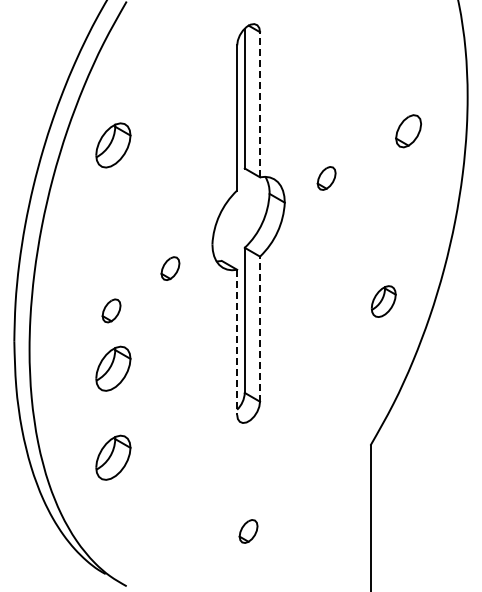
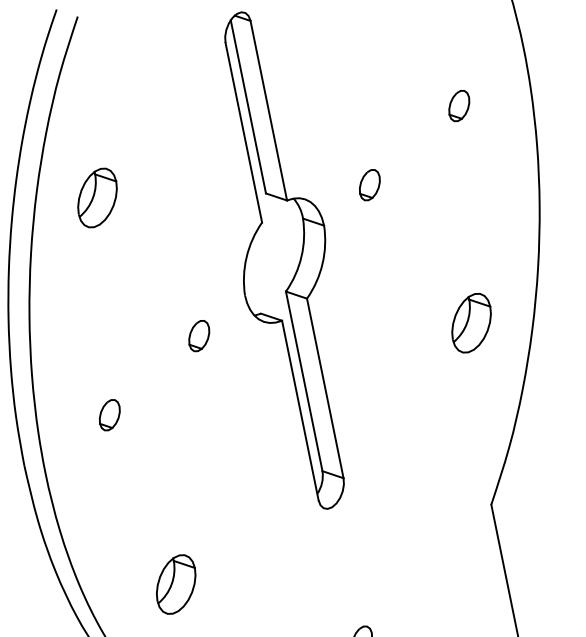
line: (260, 104) -> (269, 110), dashed -> solid
part: (408, 130) -> (459, 105), size x0.71
part: (383, 301) -> (471, 323), size x1.43
part: (111, 310) -> (109, 414), moved
line: (260, 329) -> (325, 388), dashed -> solid
line: (237, 342) -> (300, 410), dashed -> solid
part: (113, 368) -> (153, 474), removed

